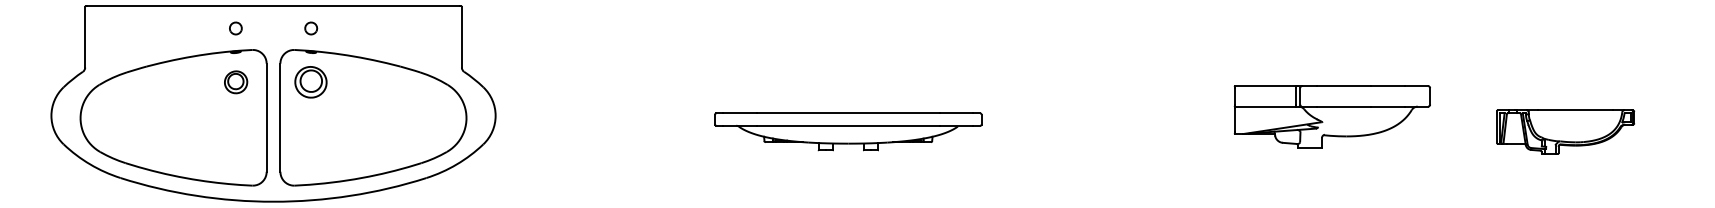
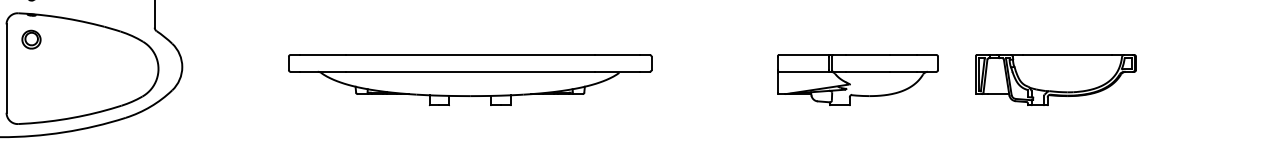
part: (310, 82) -> (31, 39), size x0.71
part: (1331, 116) -> (857, 79), moved
part: (848, 131) -> (470, 79), size x1.67
part: (1565, 131) -> (1055, 79), size x1.43

